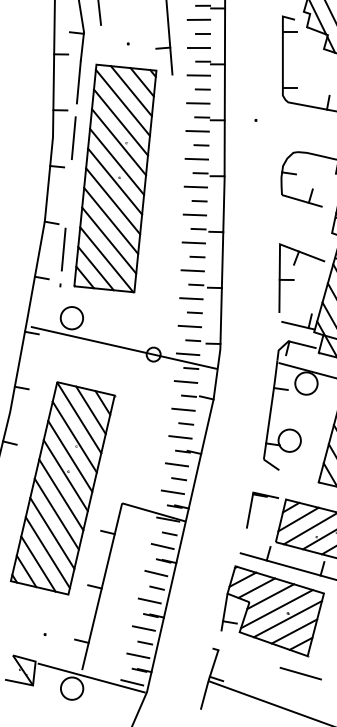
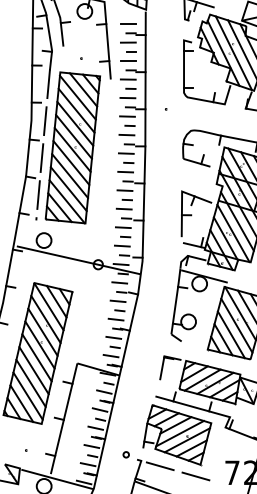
line: (68, 192) -> (41, 157), added
part: (194, 640) -> (125, 454), added
line: (245, 658) -> (159, 466), added

